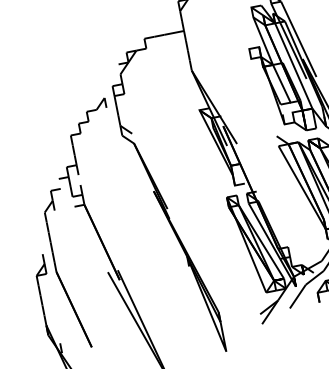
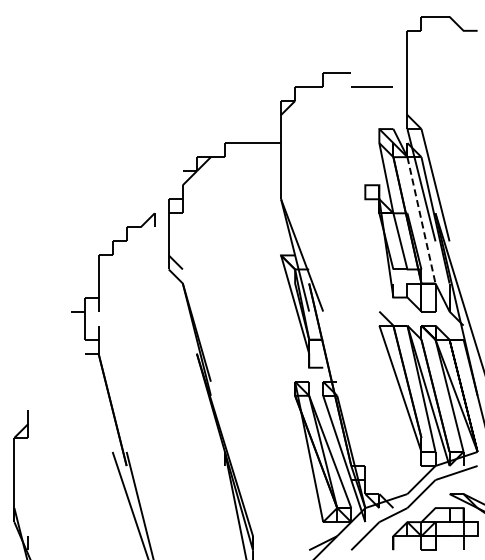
line: (293, 66) -> (421, 220), solid -> dashed
part: (58, 273) -> (44, 440), removed

